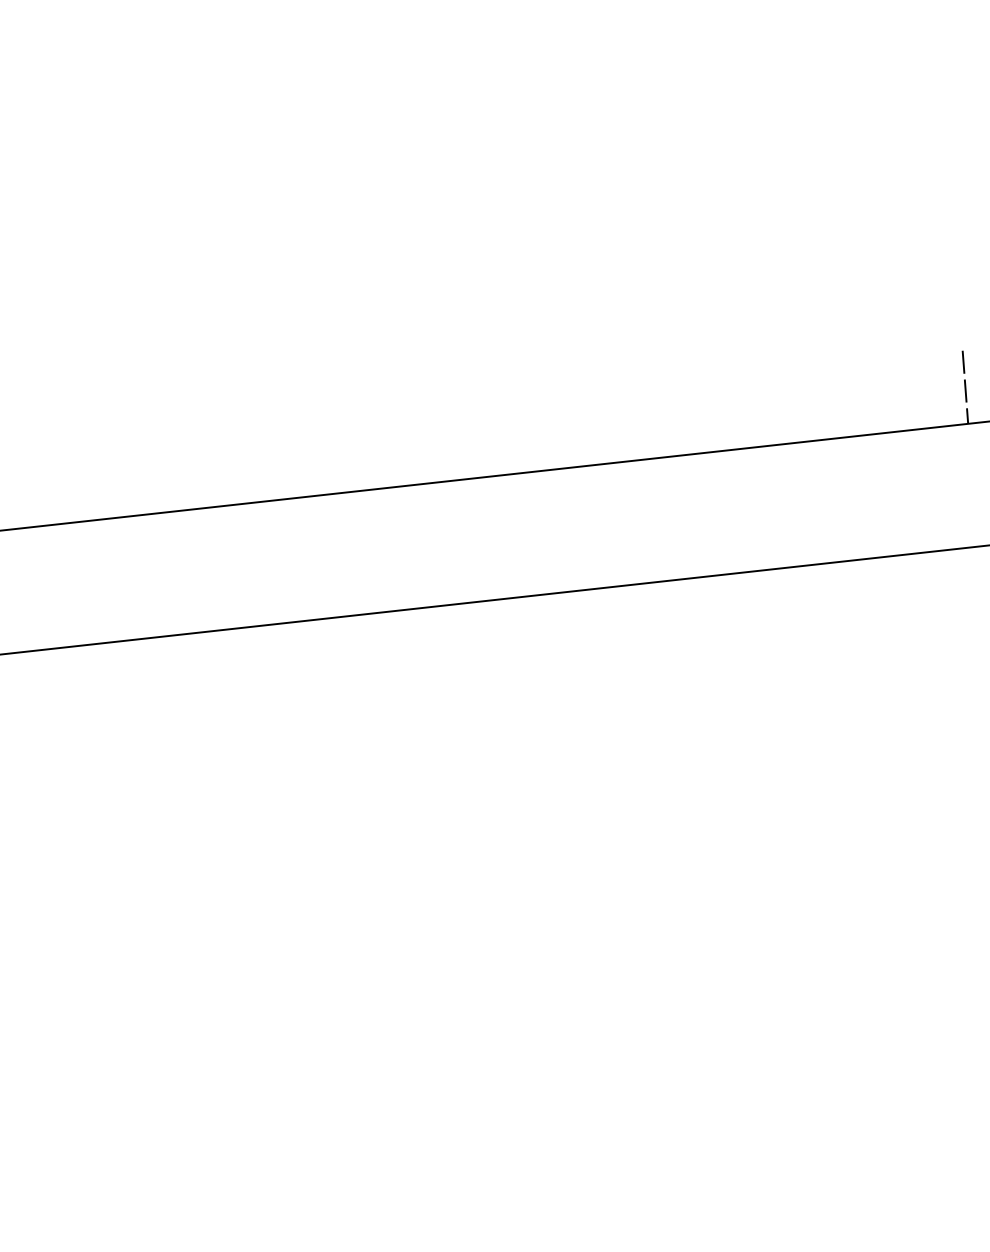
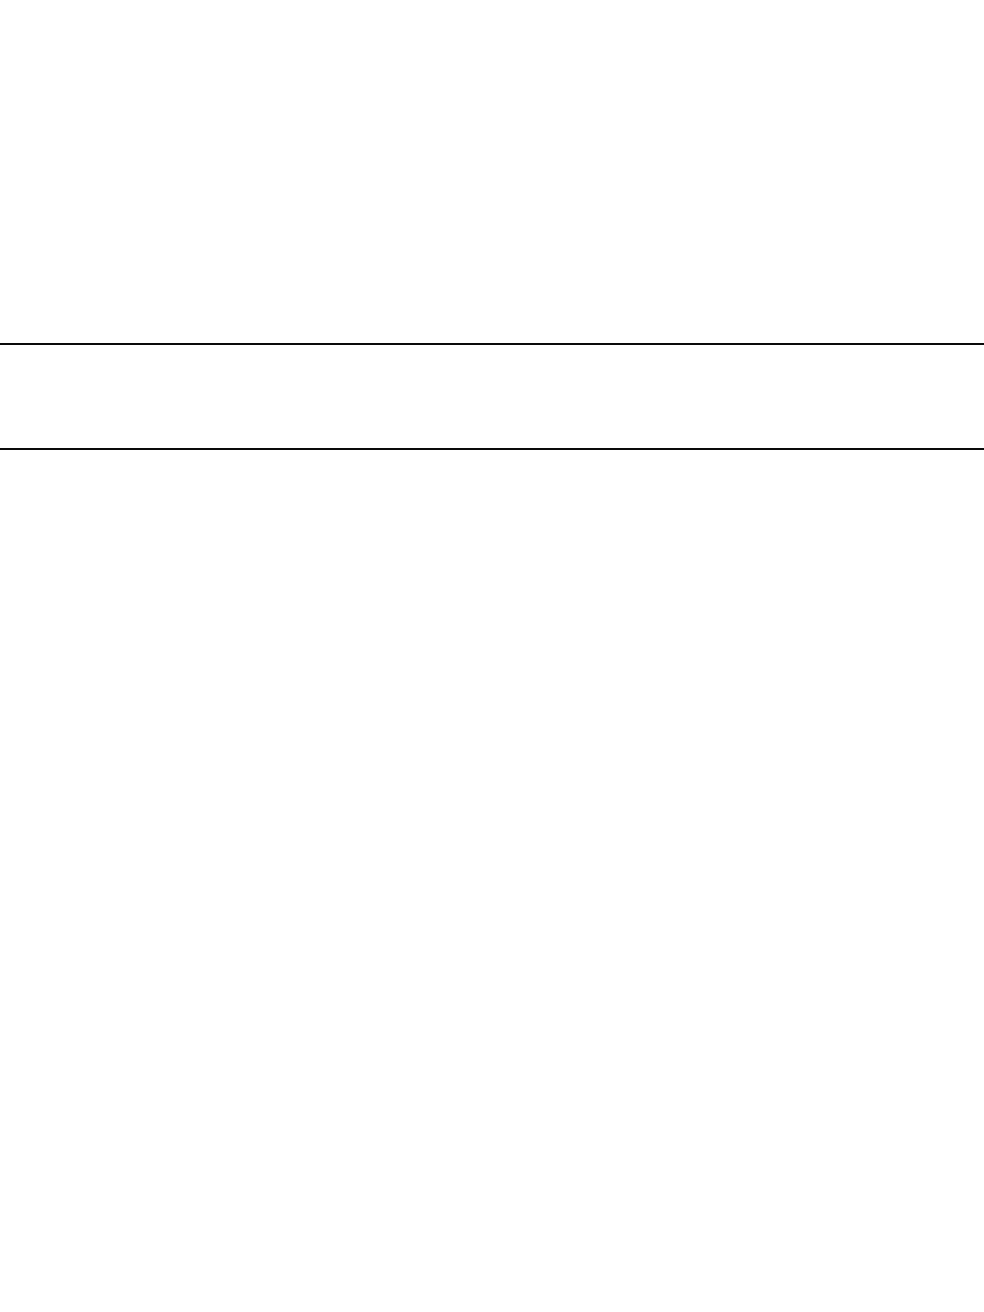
line: (964, 386) -> (923, 311), removed

